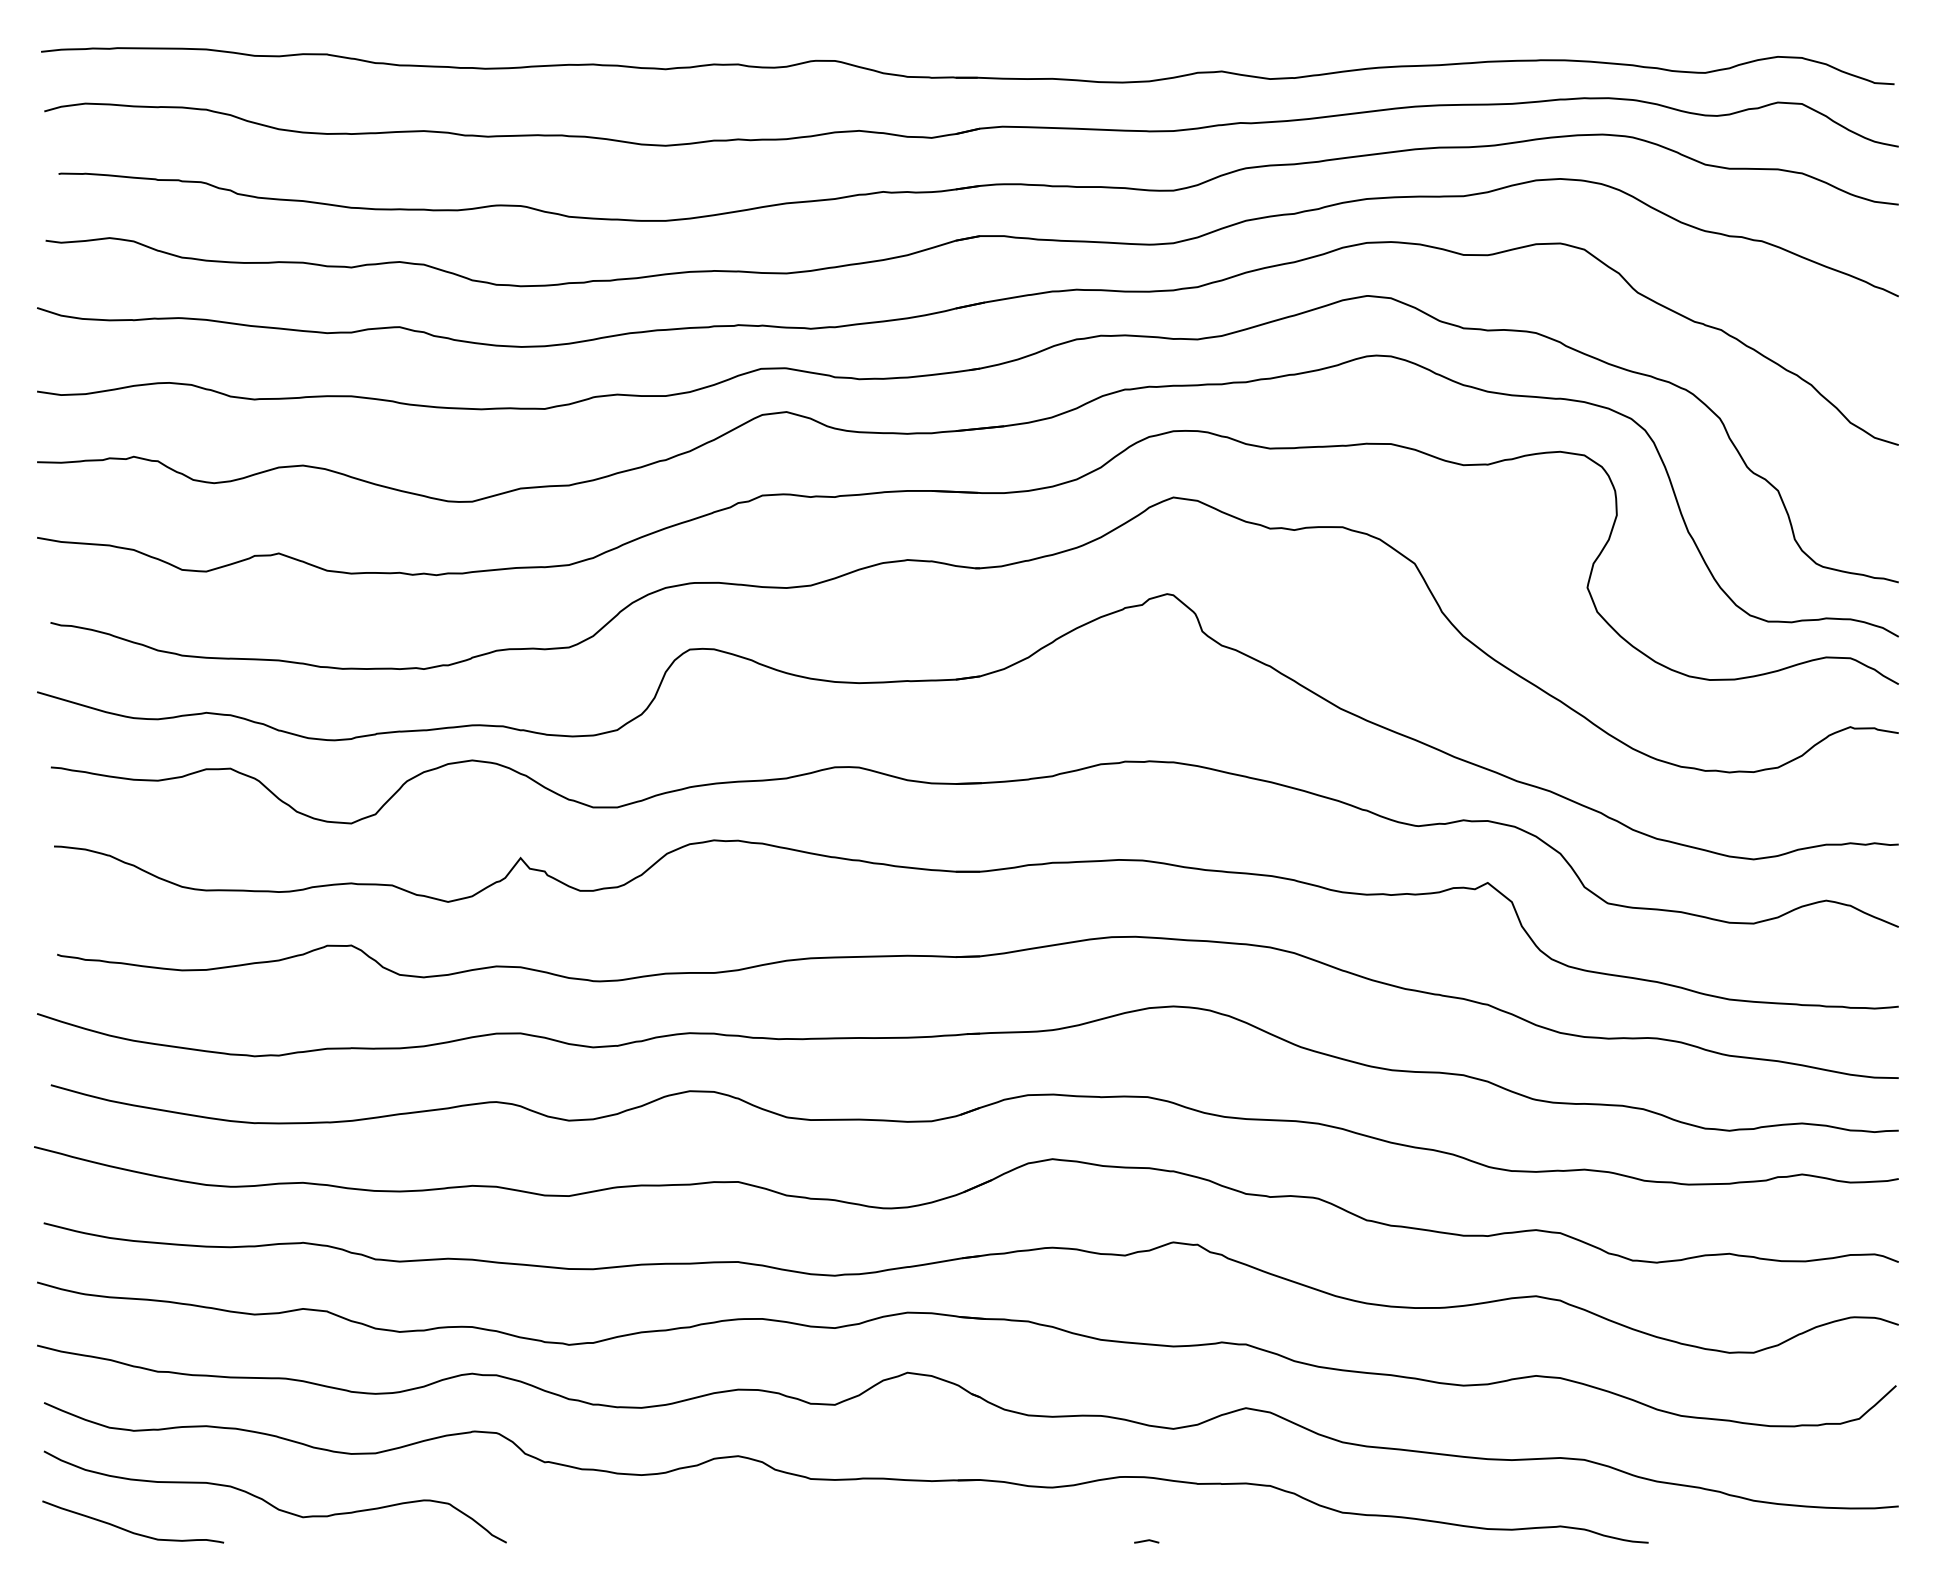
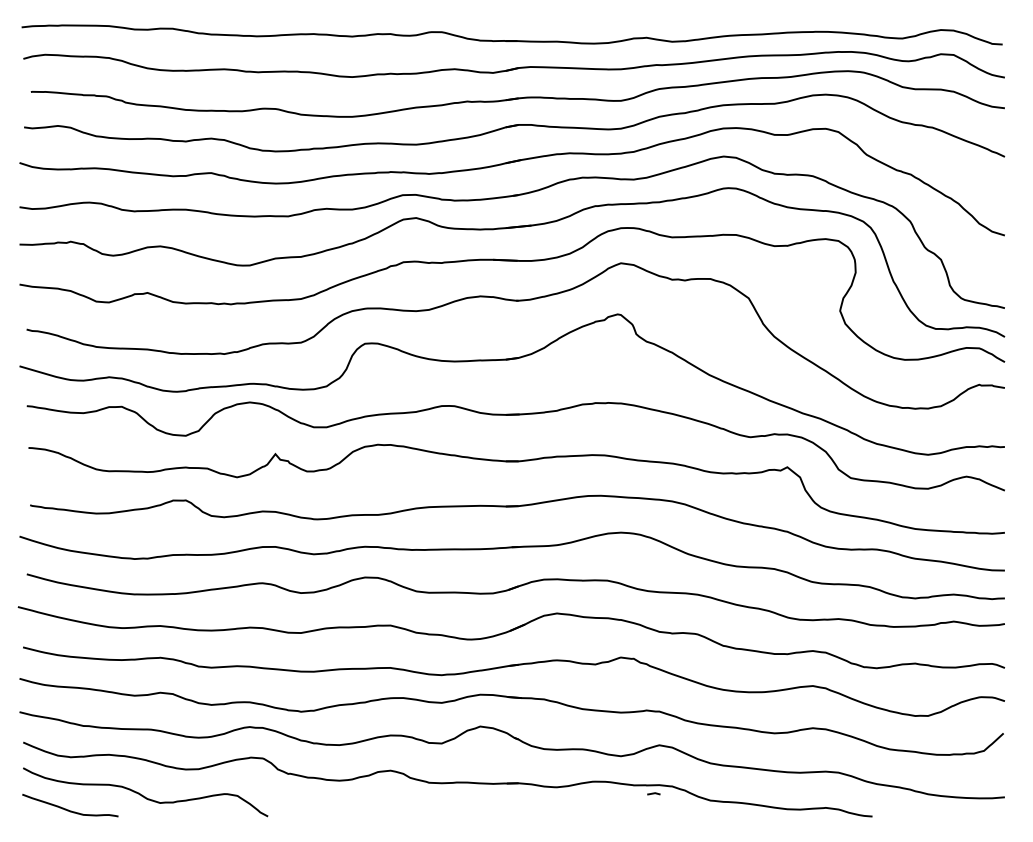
line: (1146, 1540) -> (653, 793), moved

